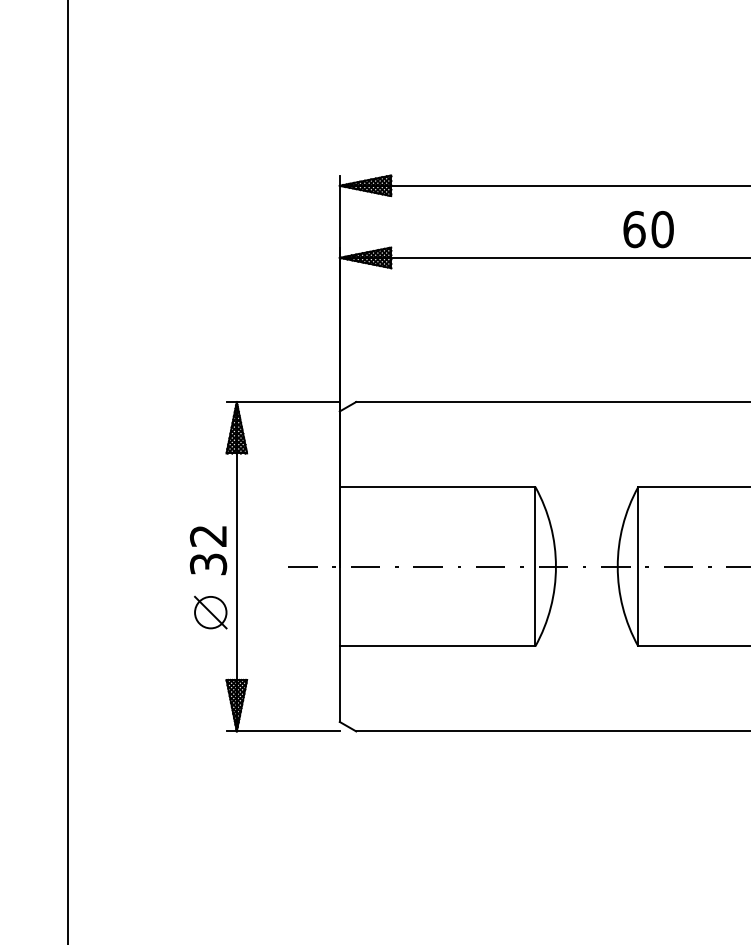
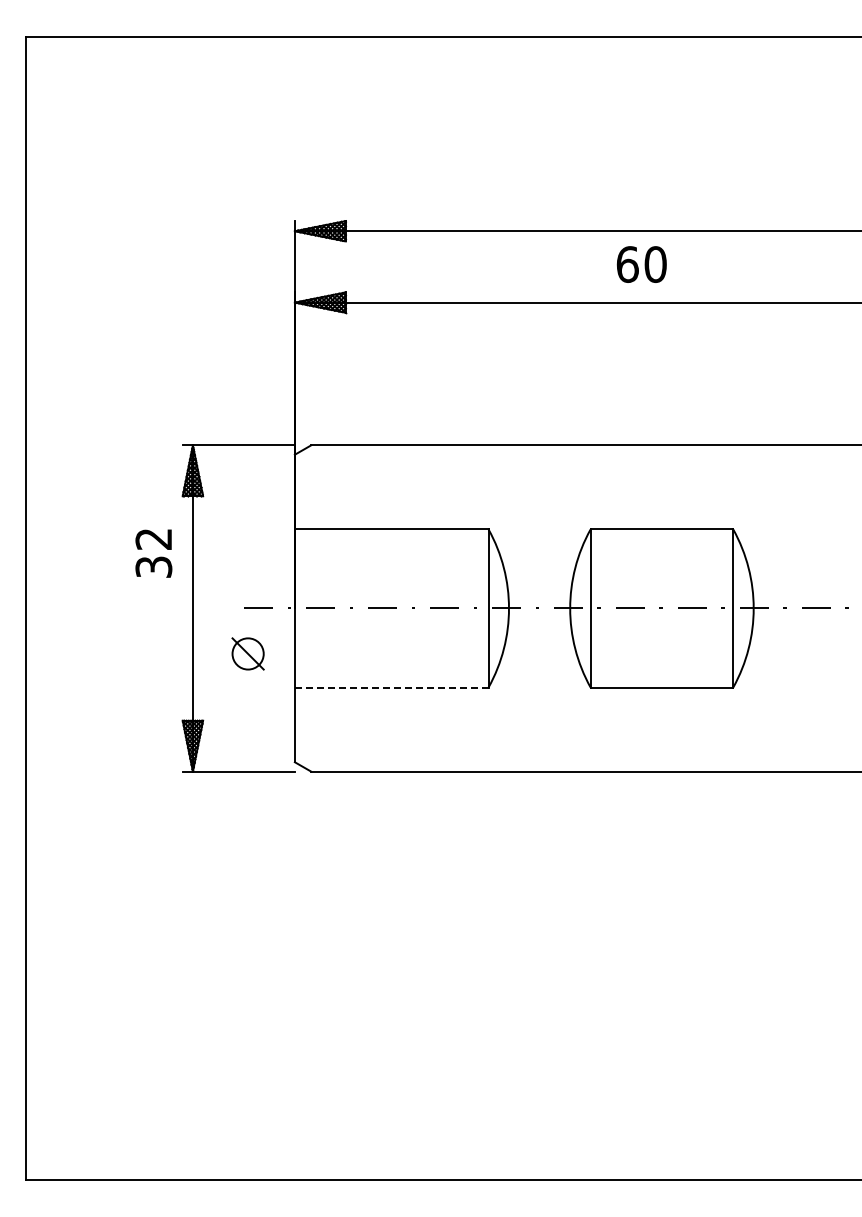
text: (648, 229) -> (641, 264), moved
text: (208, 550) -> (153, 553), moved
part: (210, 612) -> (247, 653), moved
line: (437, 646) -> (391, 687), solid -> dashed

